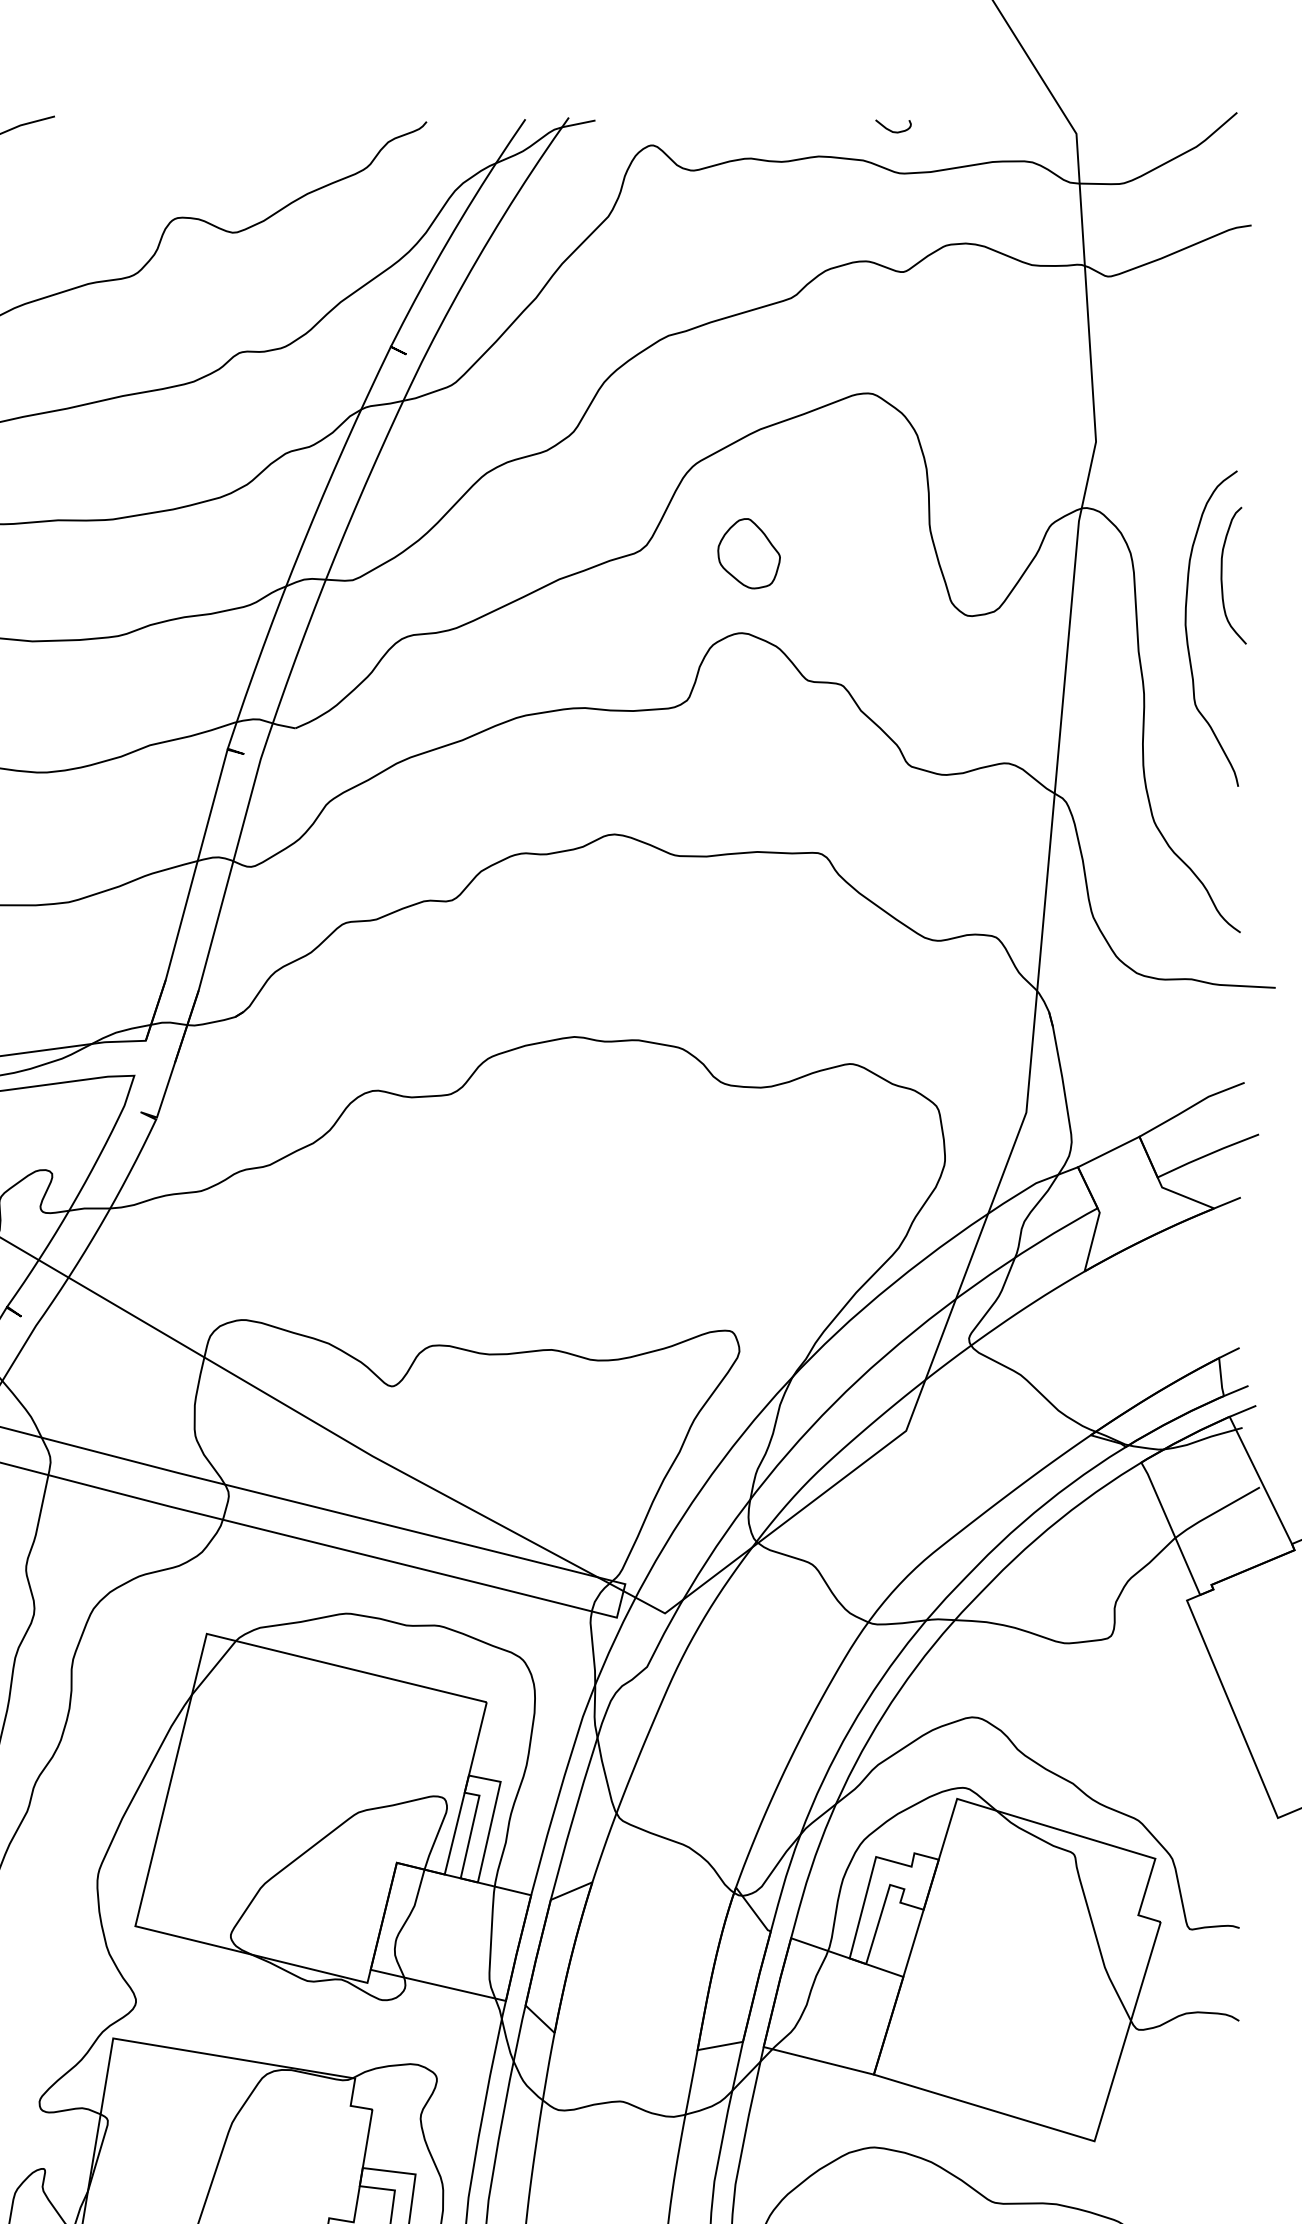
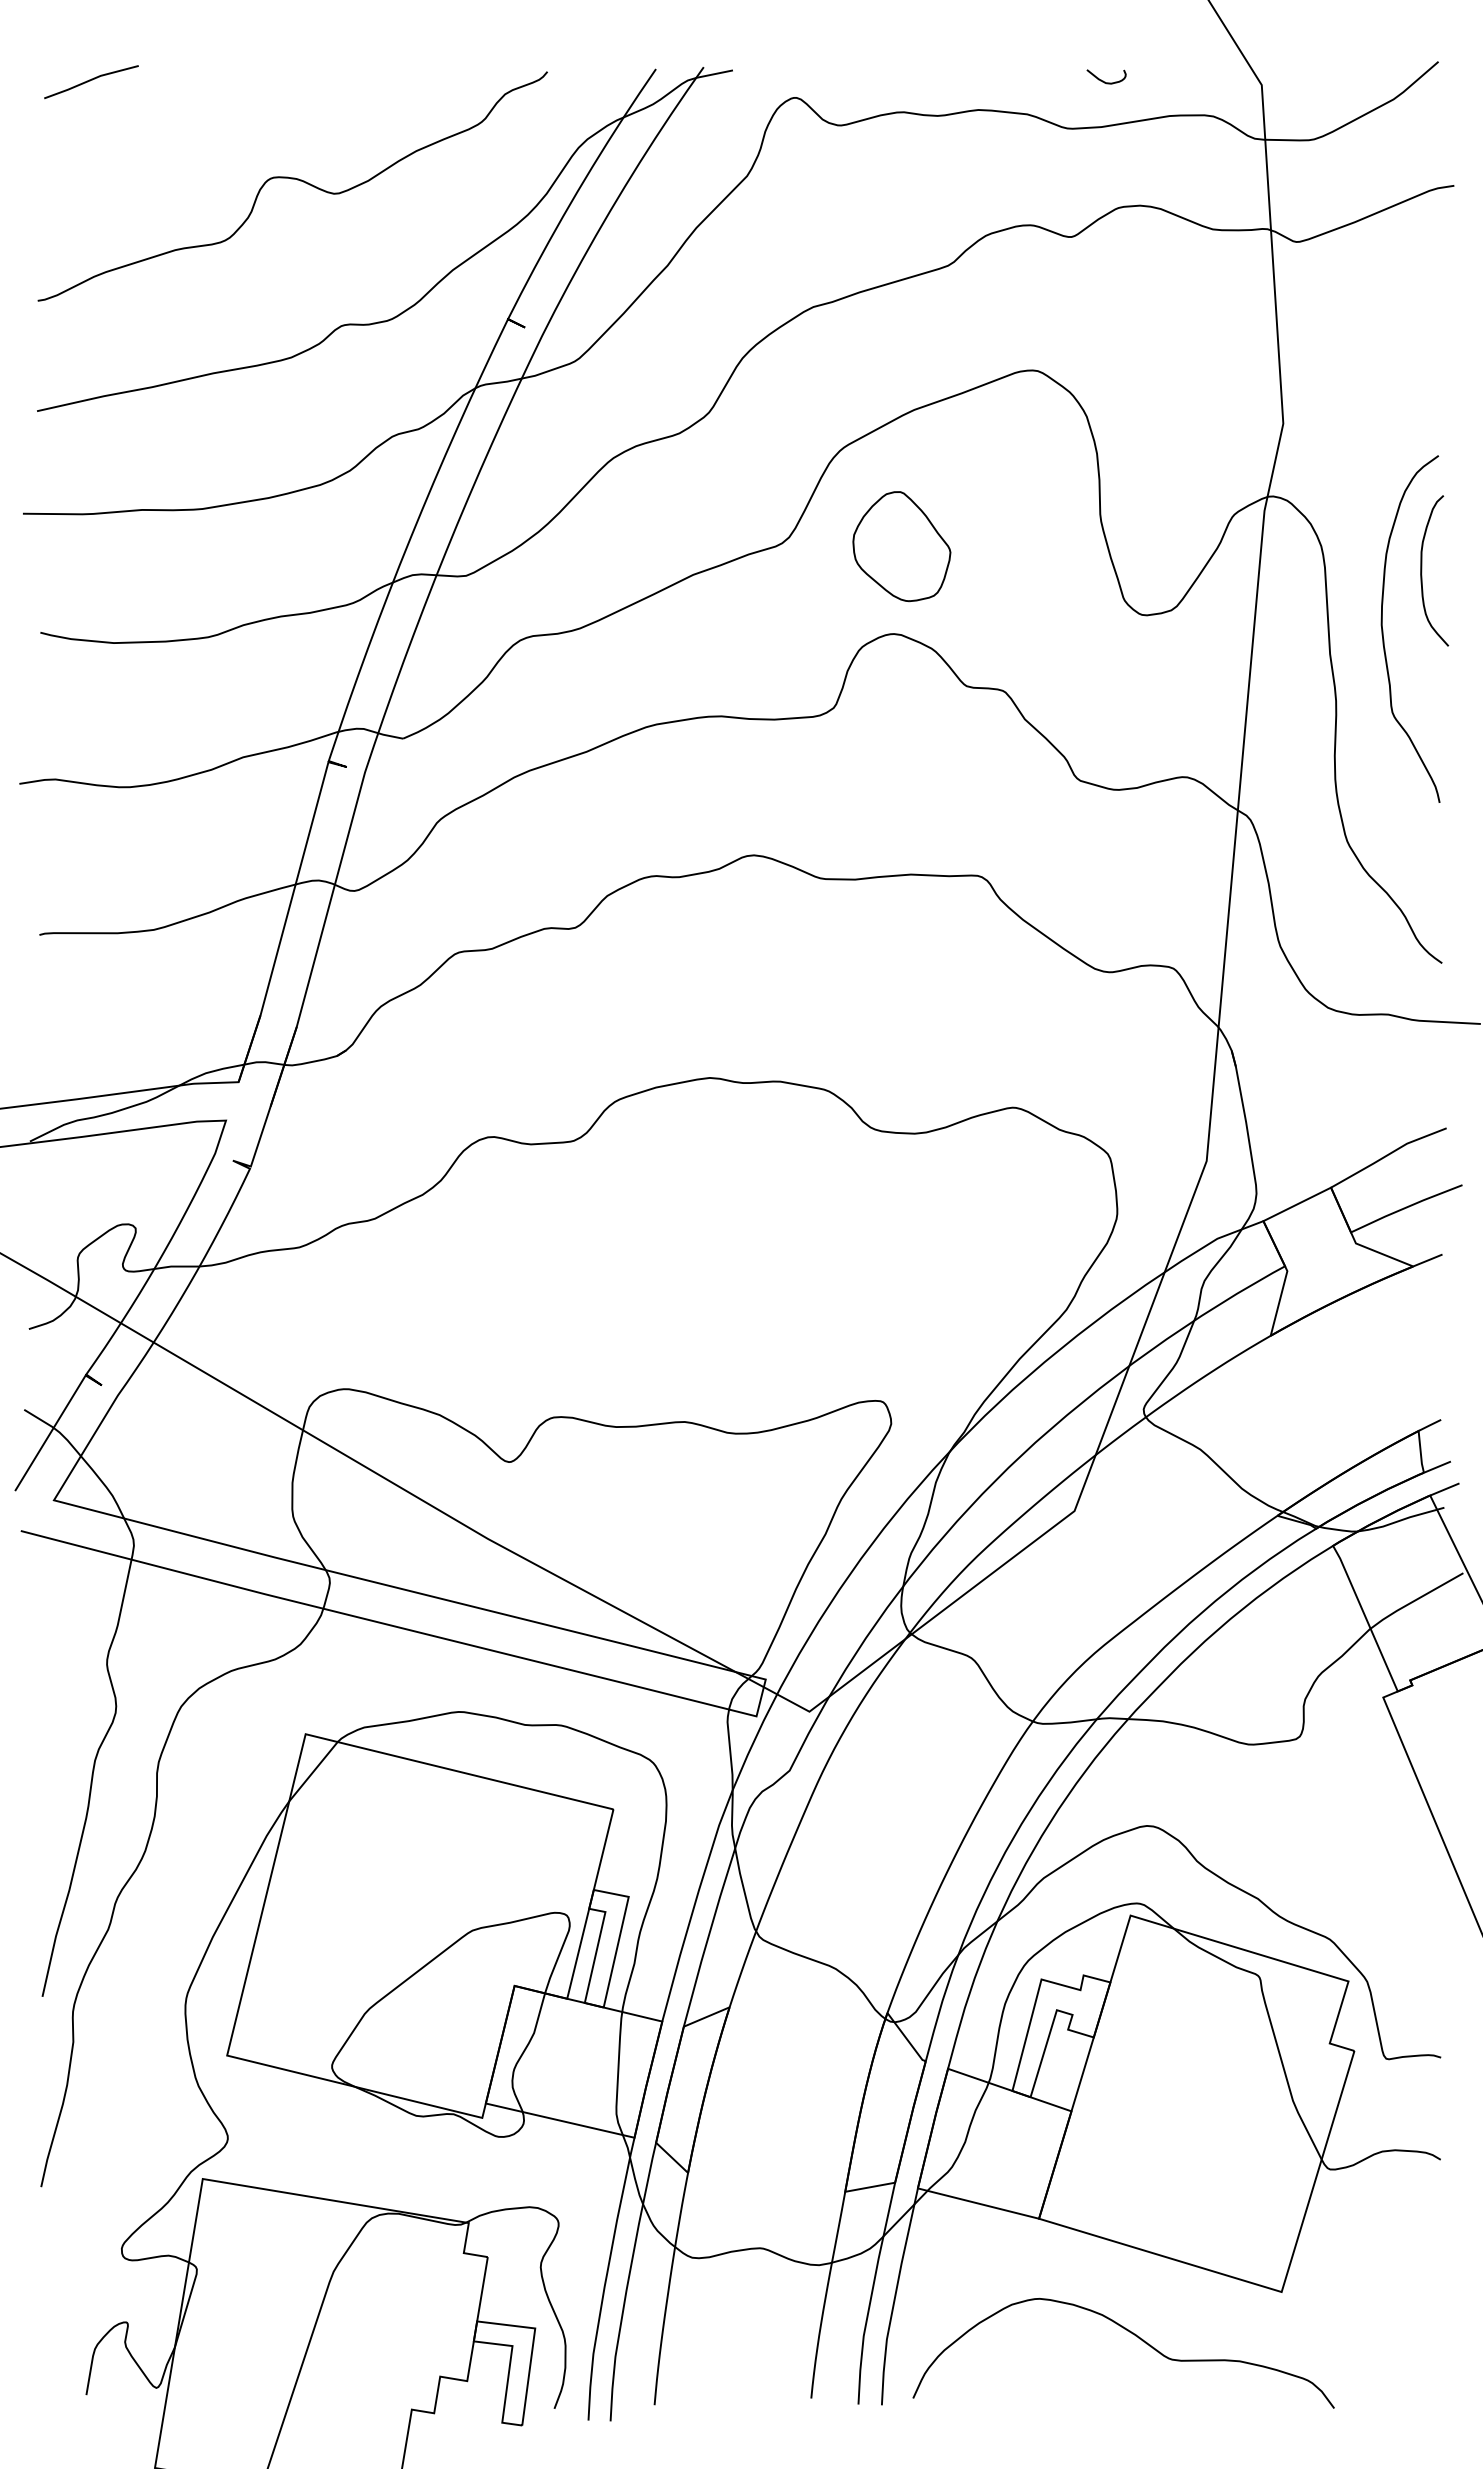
curve: (890, 129) -> (1103, 80), moved
part: (748, 553) -> (901, 546), size x1.43

